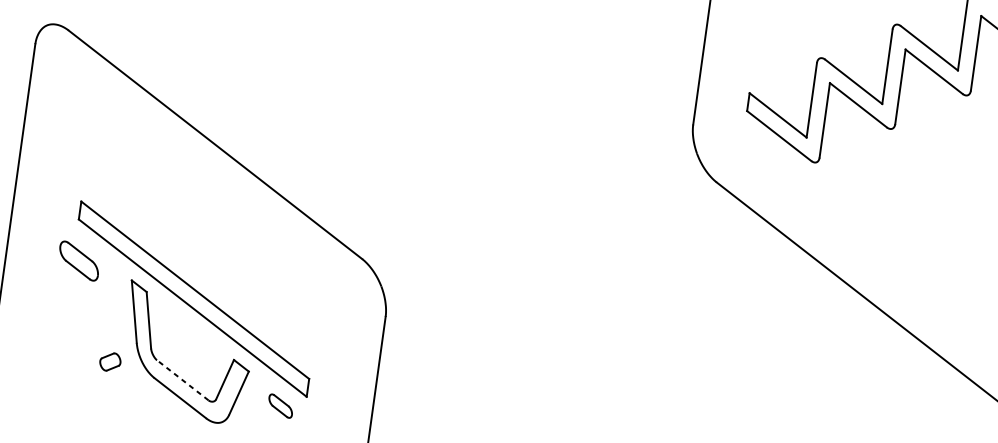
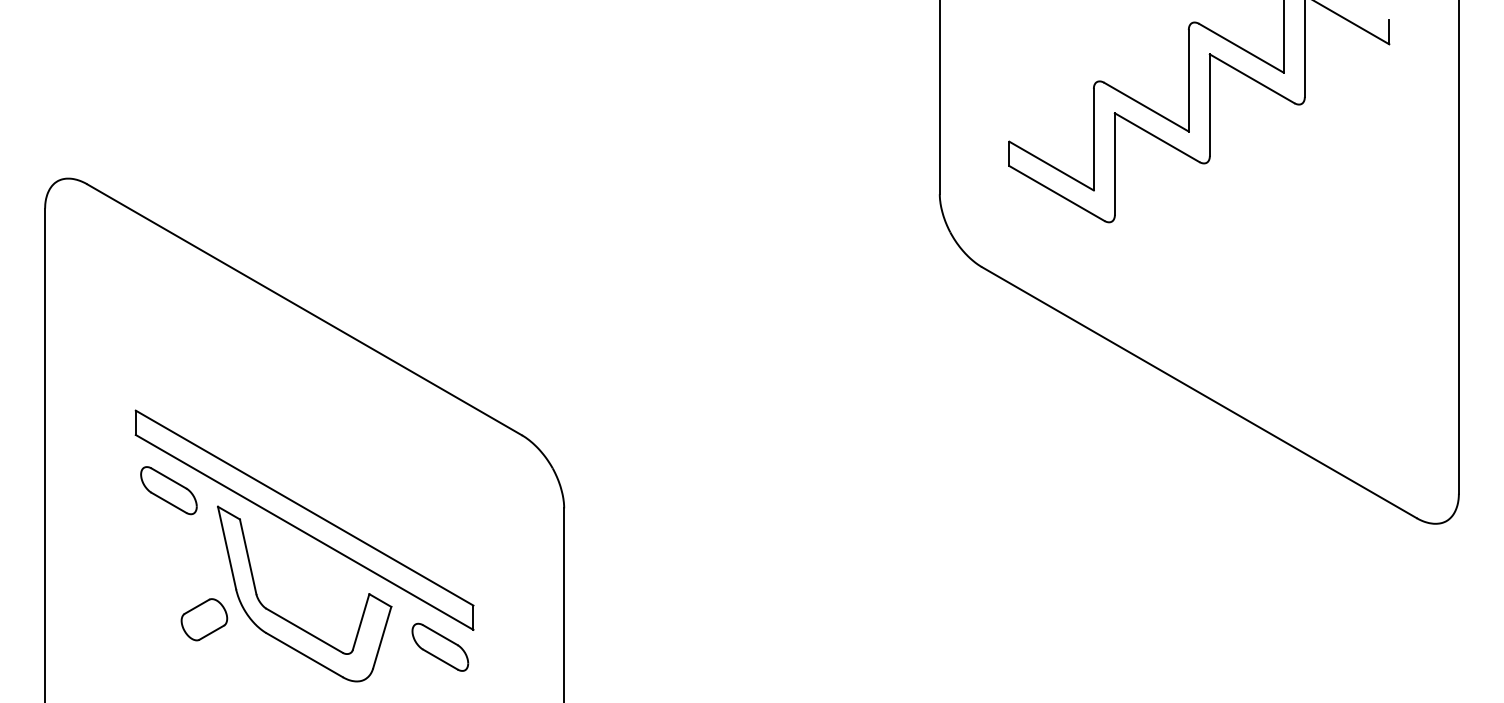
part: (78, 260) -> (168, 490), moved
part: (110, 361) -> (204, 619), size x1.67
line: (182, 380) -> (304, 630), dashed -> solid
part: (280, 405) -> (440, 646), size x1.67

